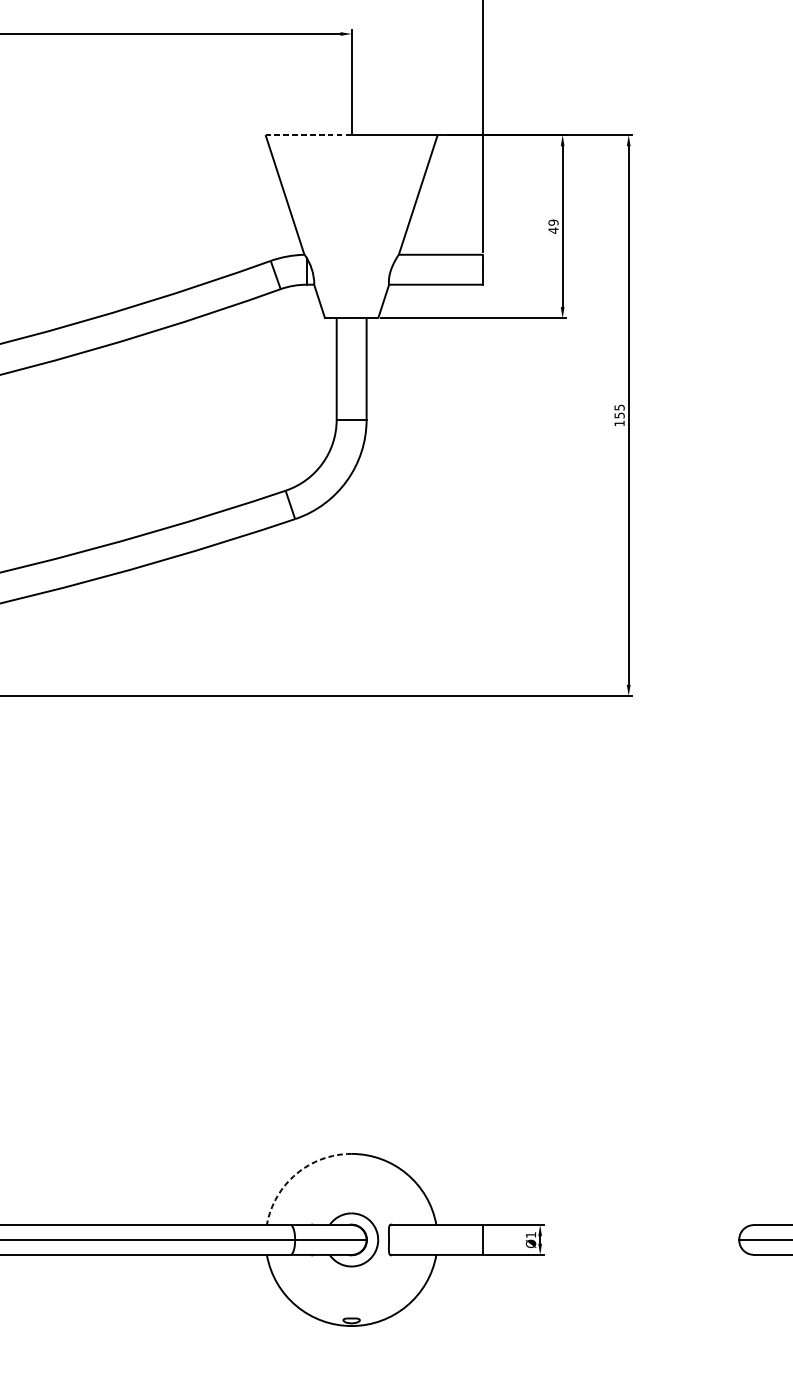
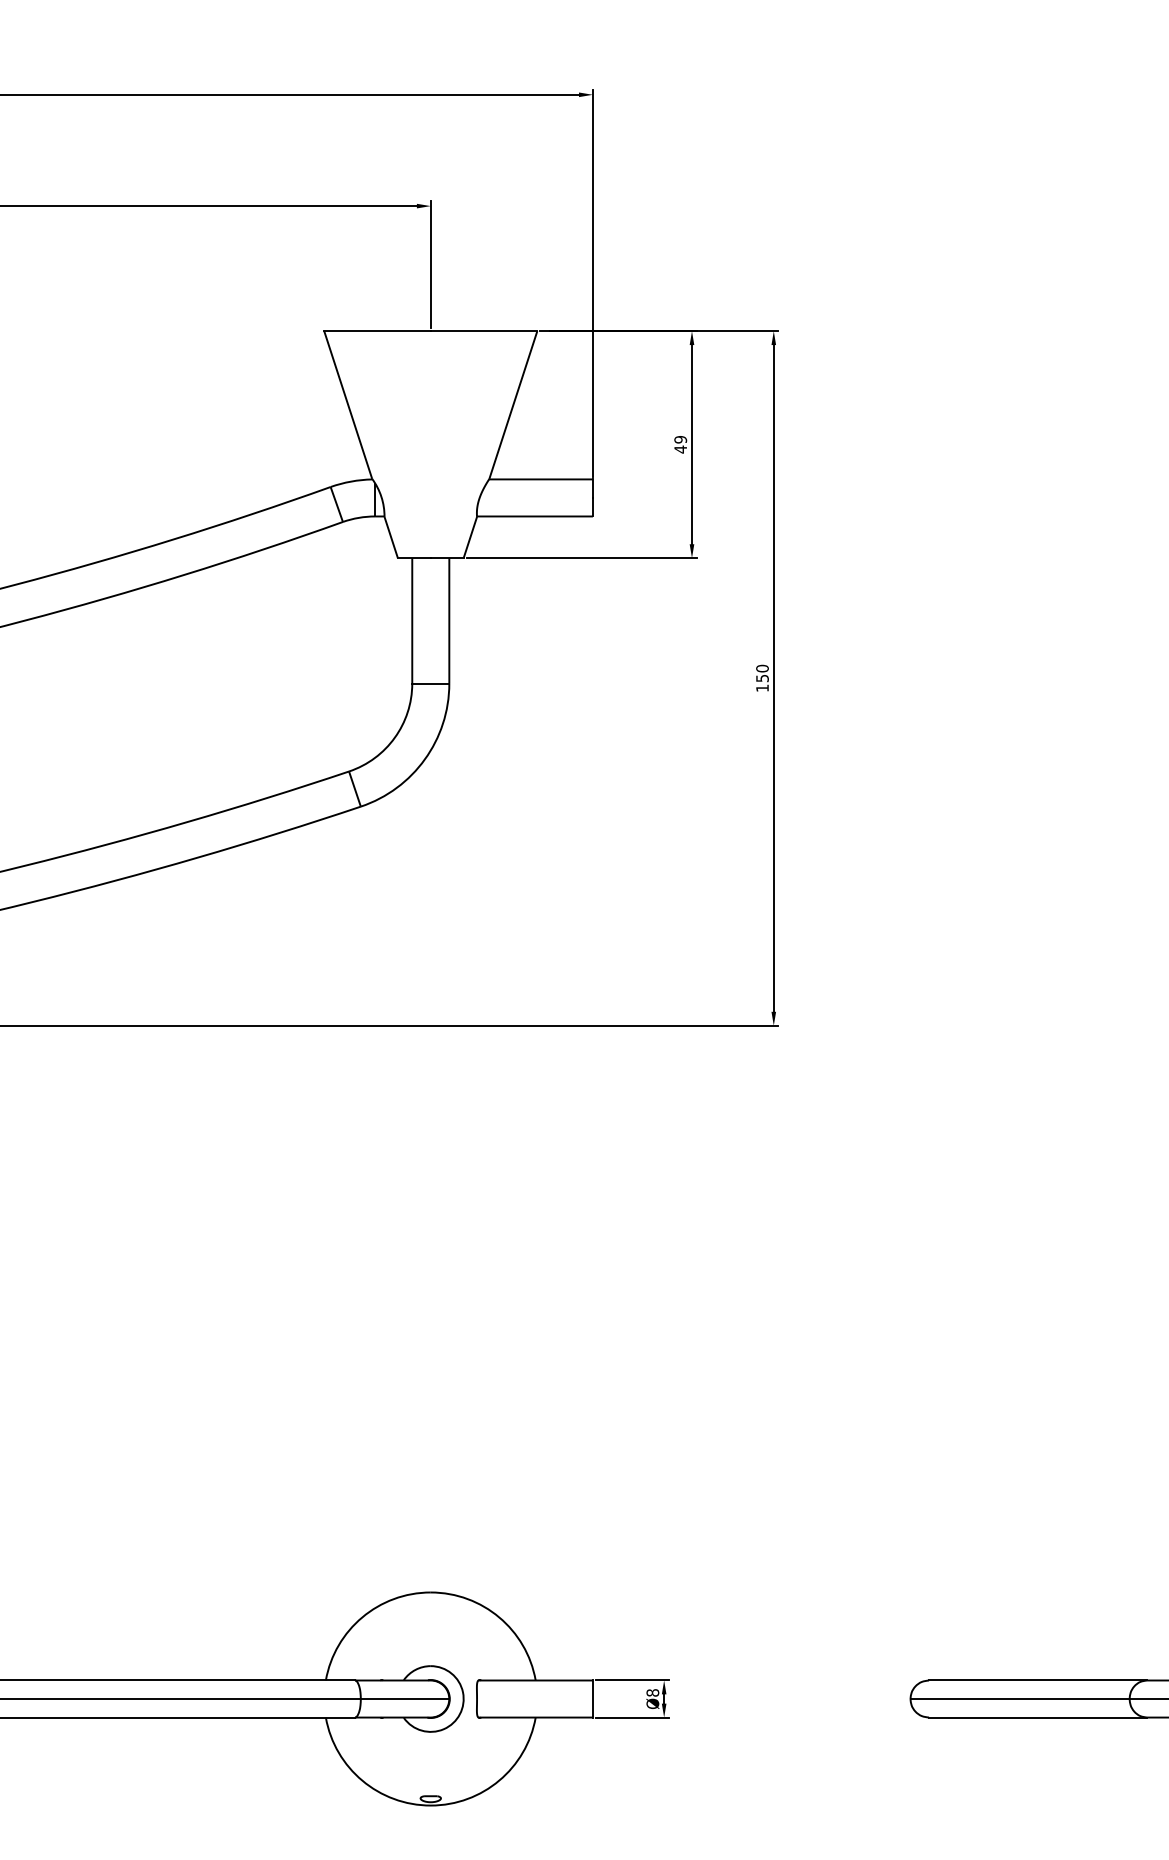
line: (309, 135) -> (378, 331), dashed -> solid
text: (619, 407) -> (762, 668), 155 -> 150
arc: (296, 1174) -> (362, 1617), dashed -> solid
text: (530, 1234) -> (652, 1692), Ø1 -> Ø8

